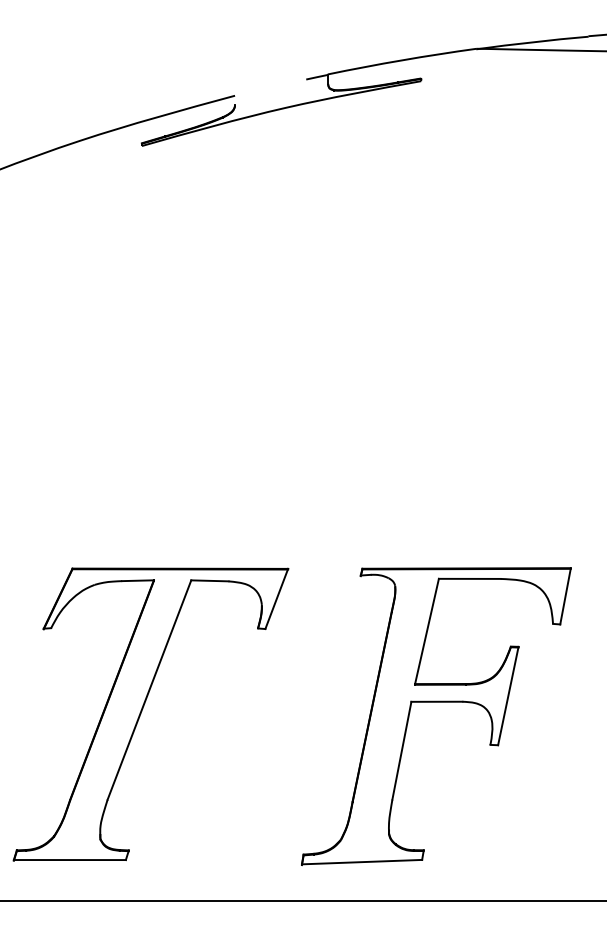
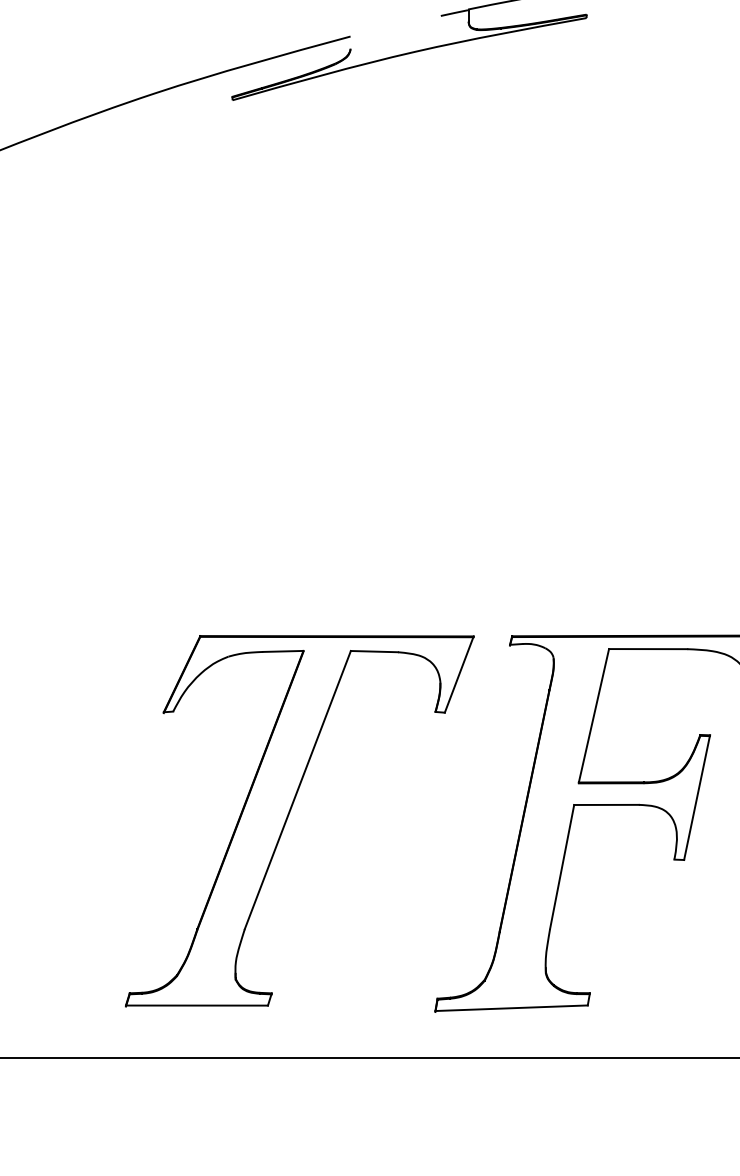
part: (142, 711) -> (289, 817), moved

